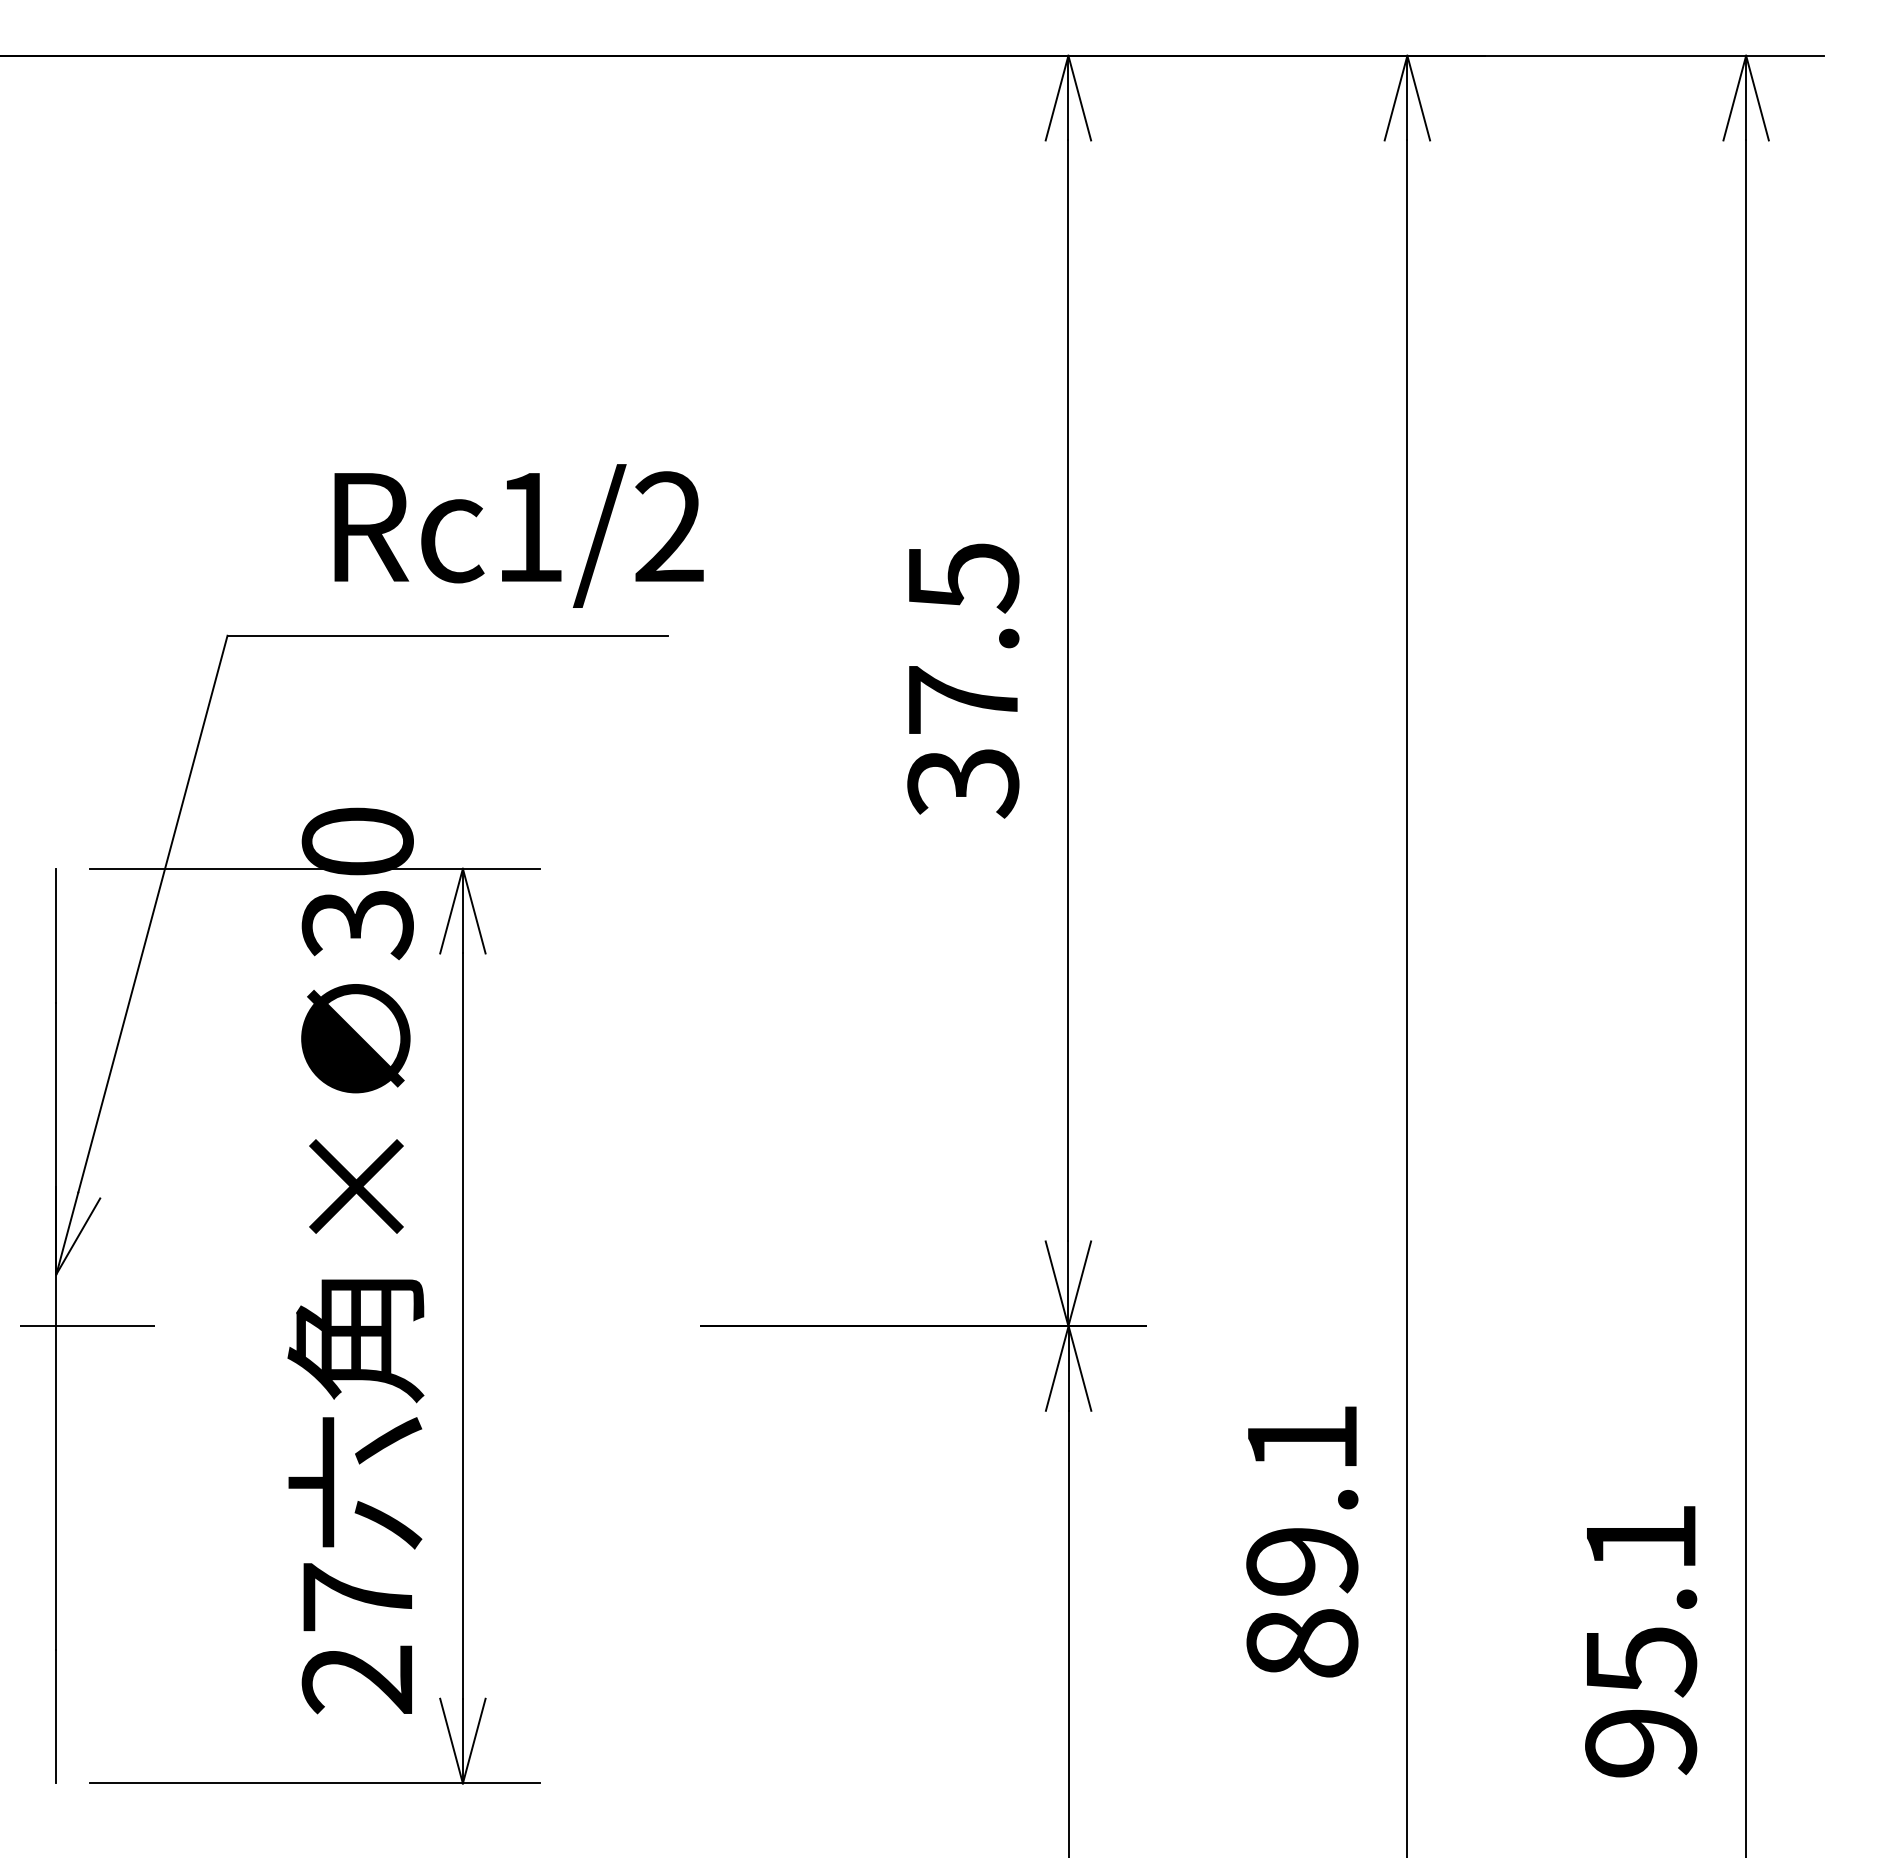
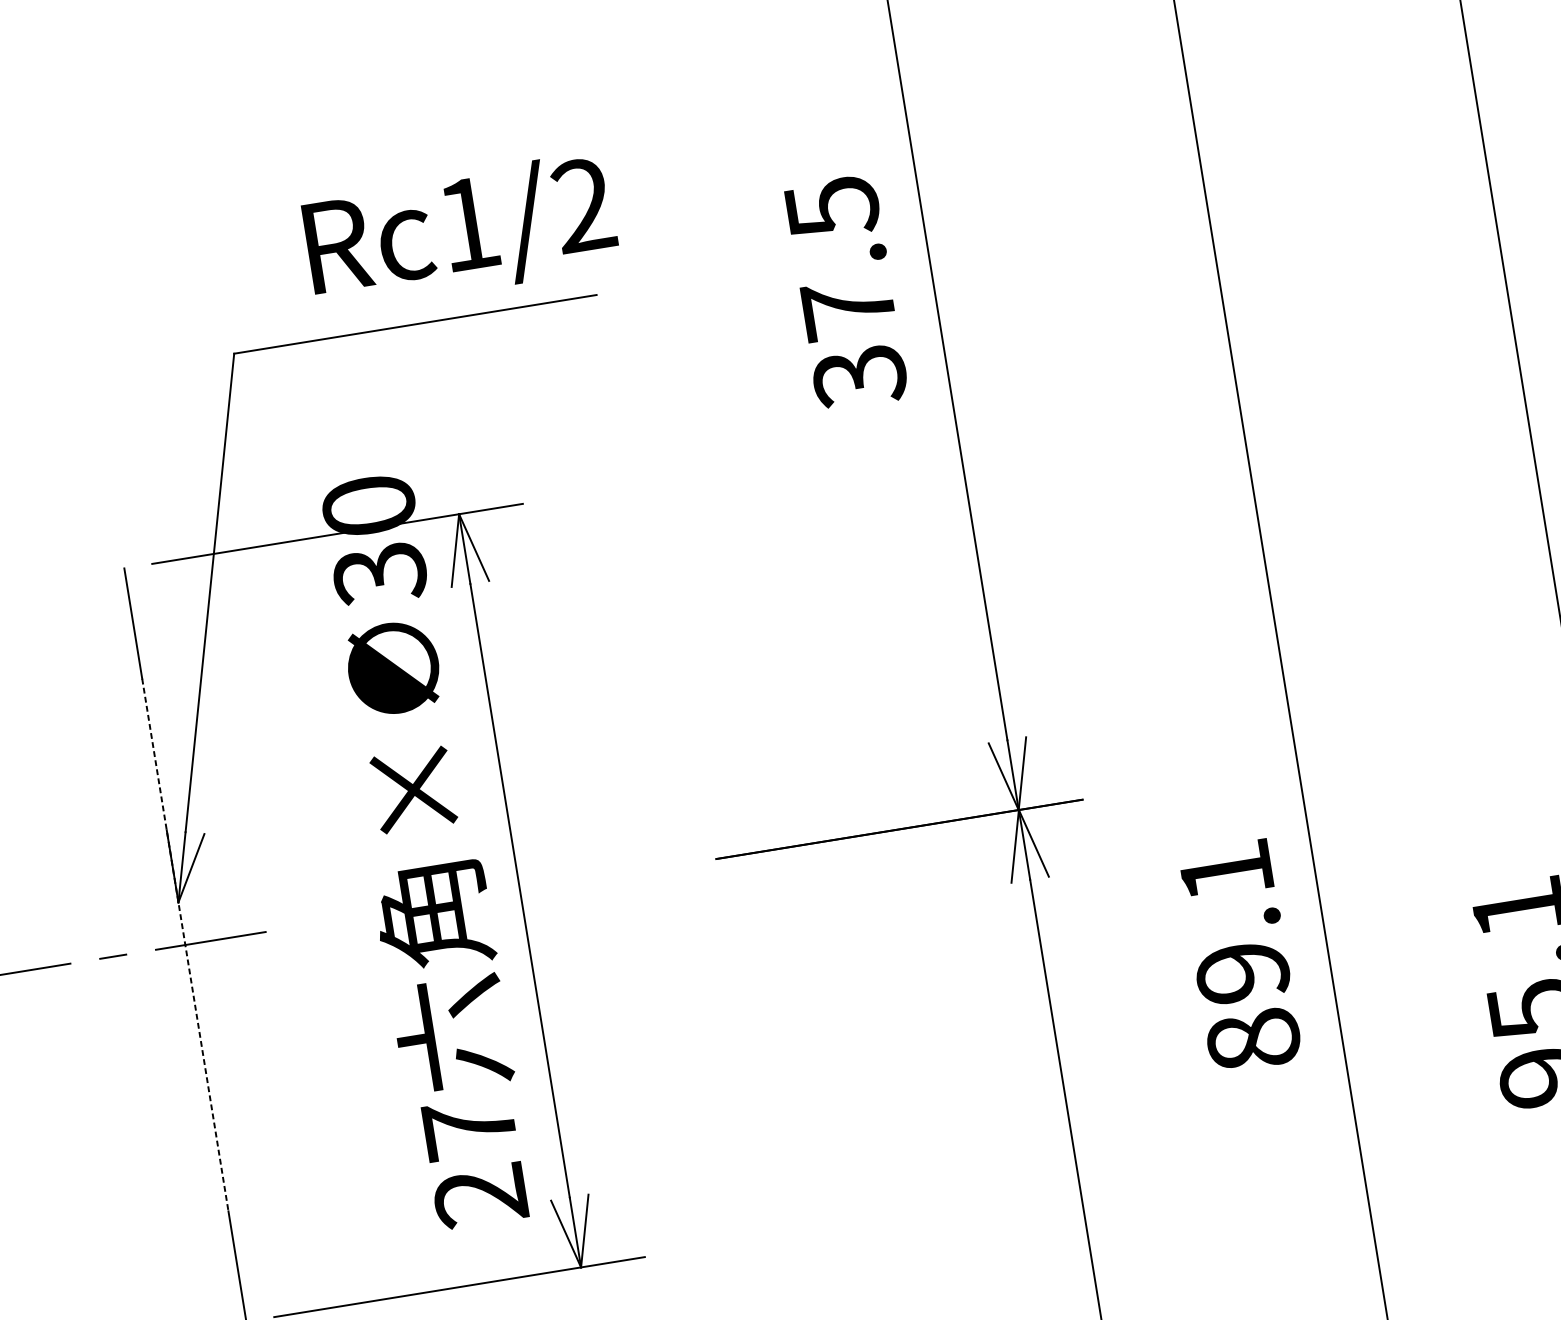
line: (56, 1326) -> (185, 945), solid -> dashed

